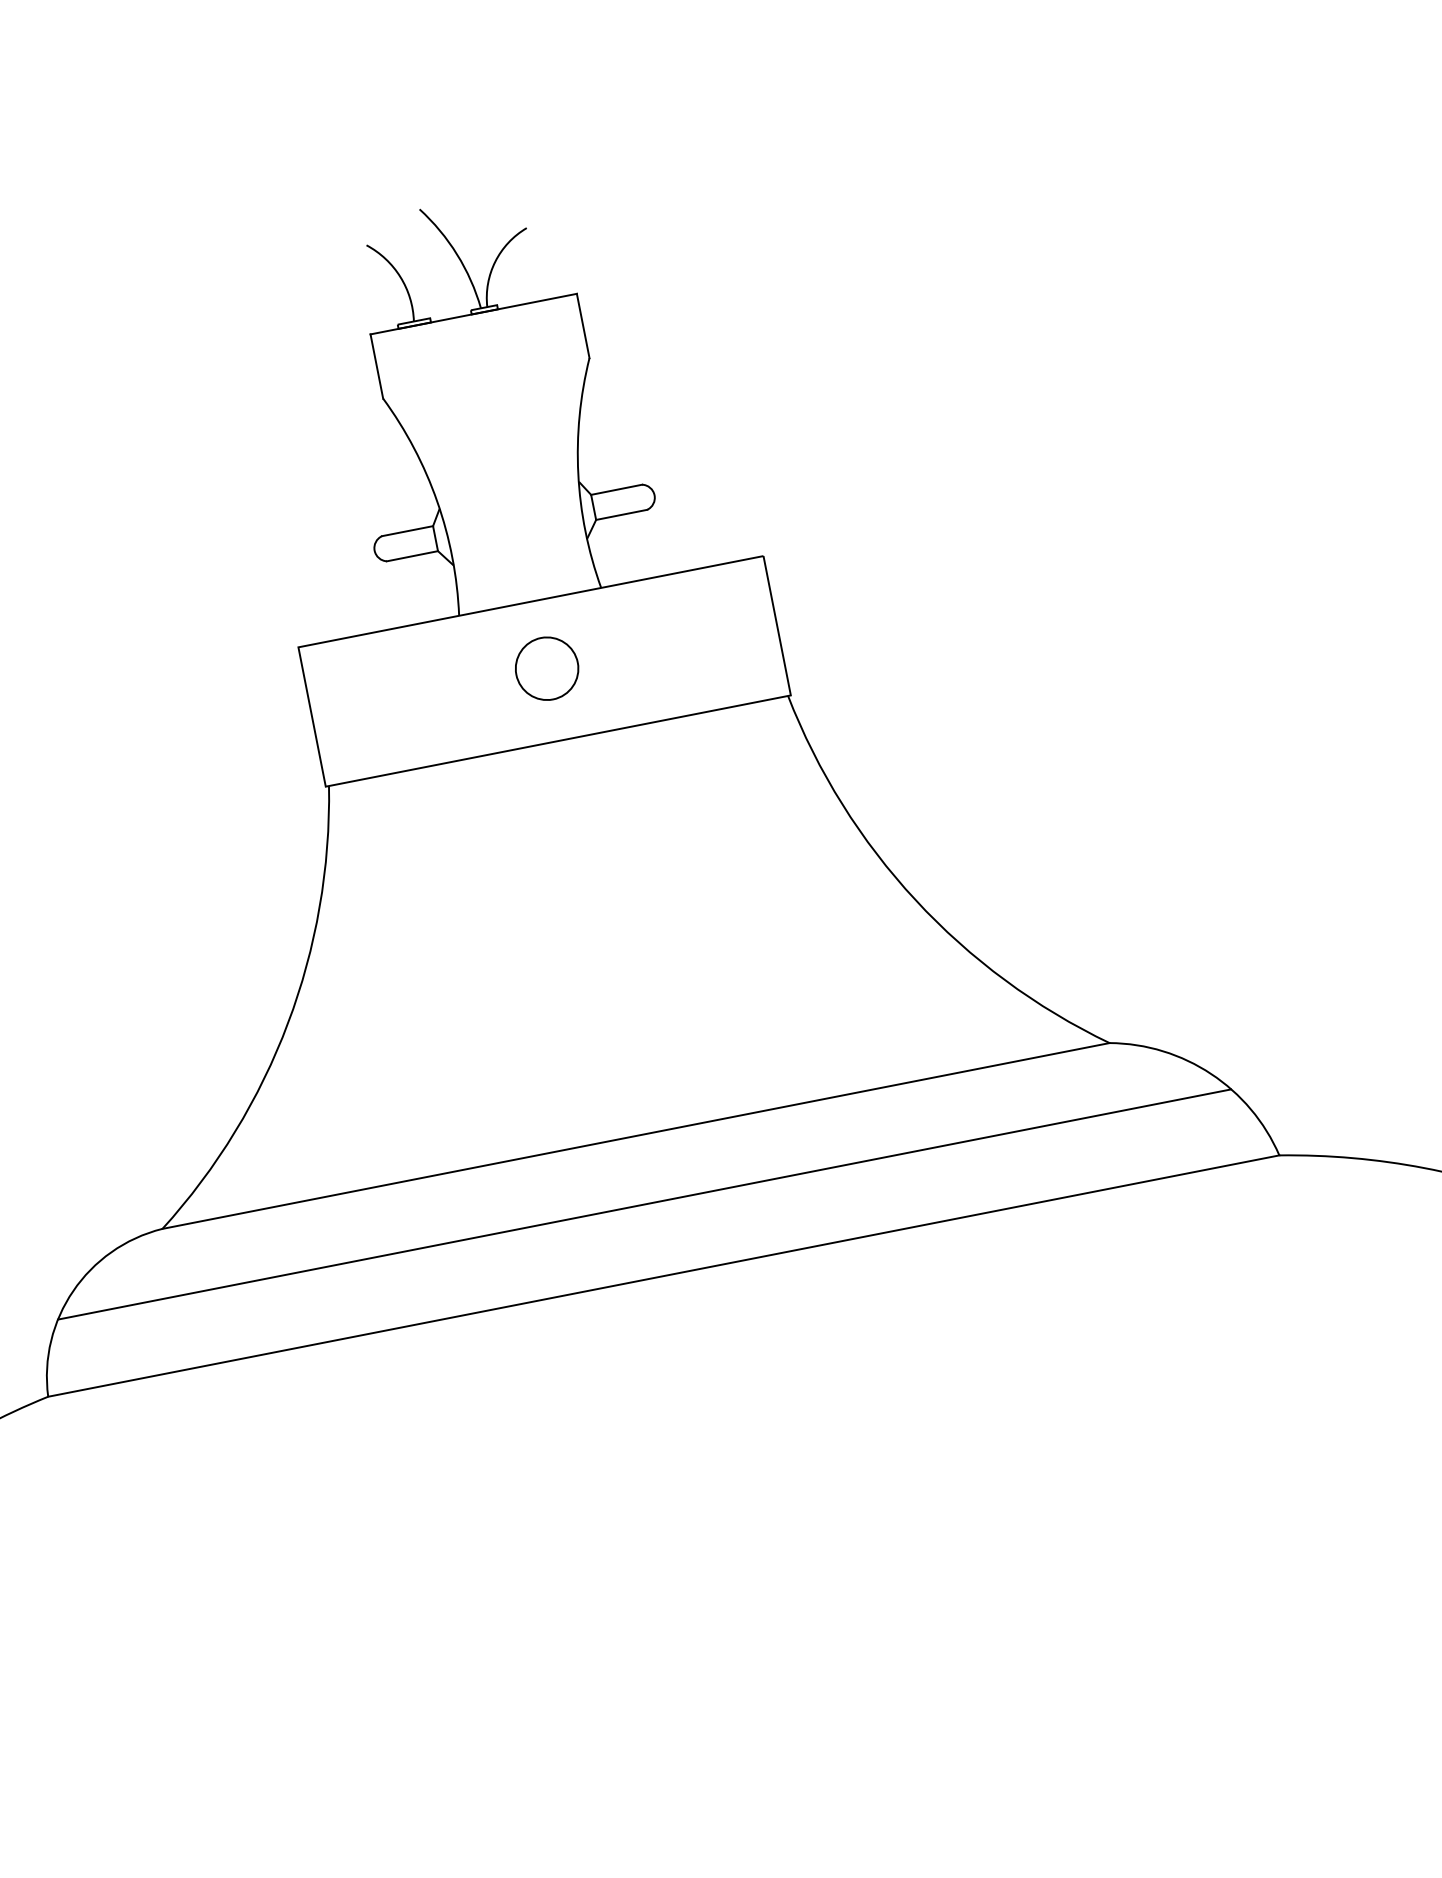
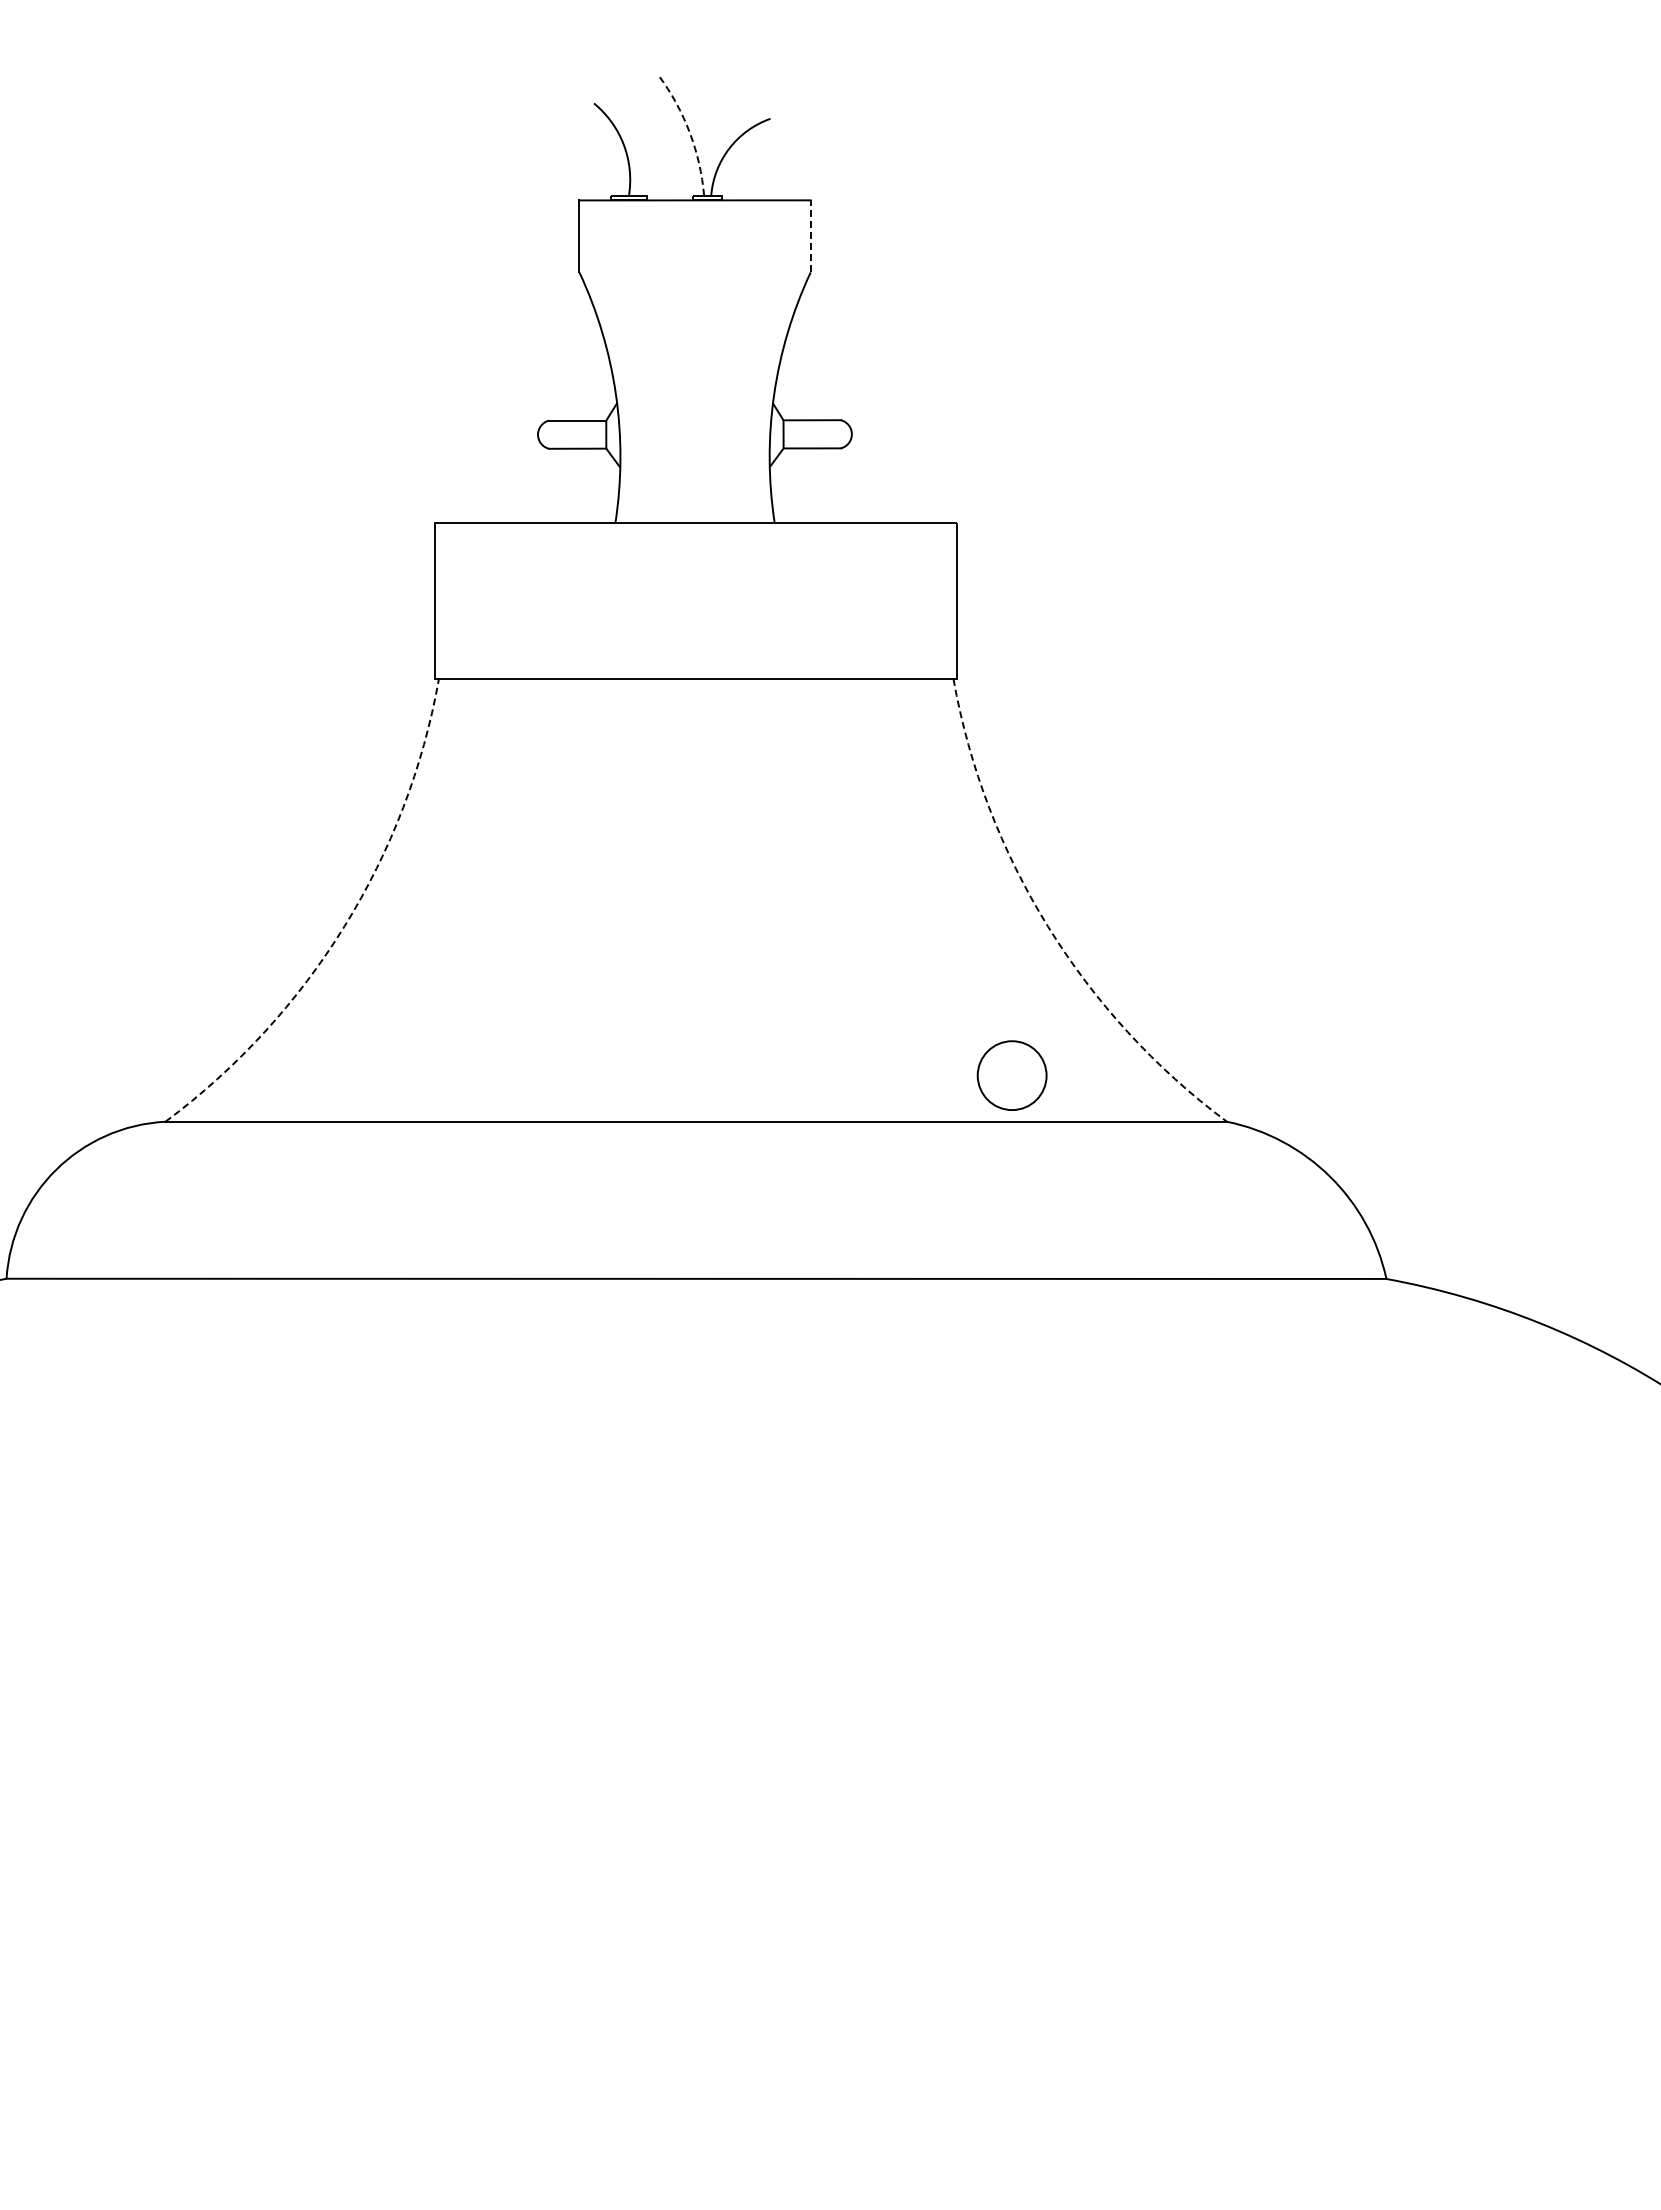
arc: (456, 254) -> (689, 132), solid -> dashed
line: (582, 325) -> (810, 235), solid -> dashed
circle: (546, 668) -> (1011, 1075), moved
arc: (915, 900) -> (1047, 926), solid -> dashed
arc: (288, 1023) -> (344, 926), solid -> dashed
line: (644, 1204) -> (690, 1197), removed

